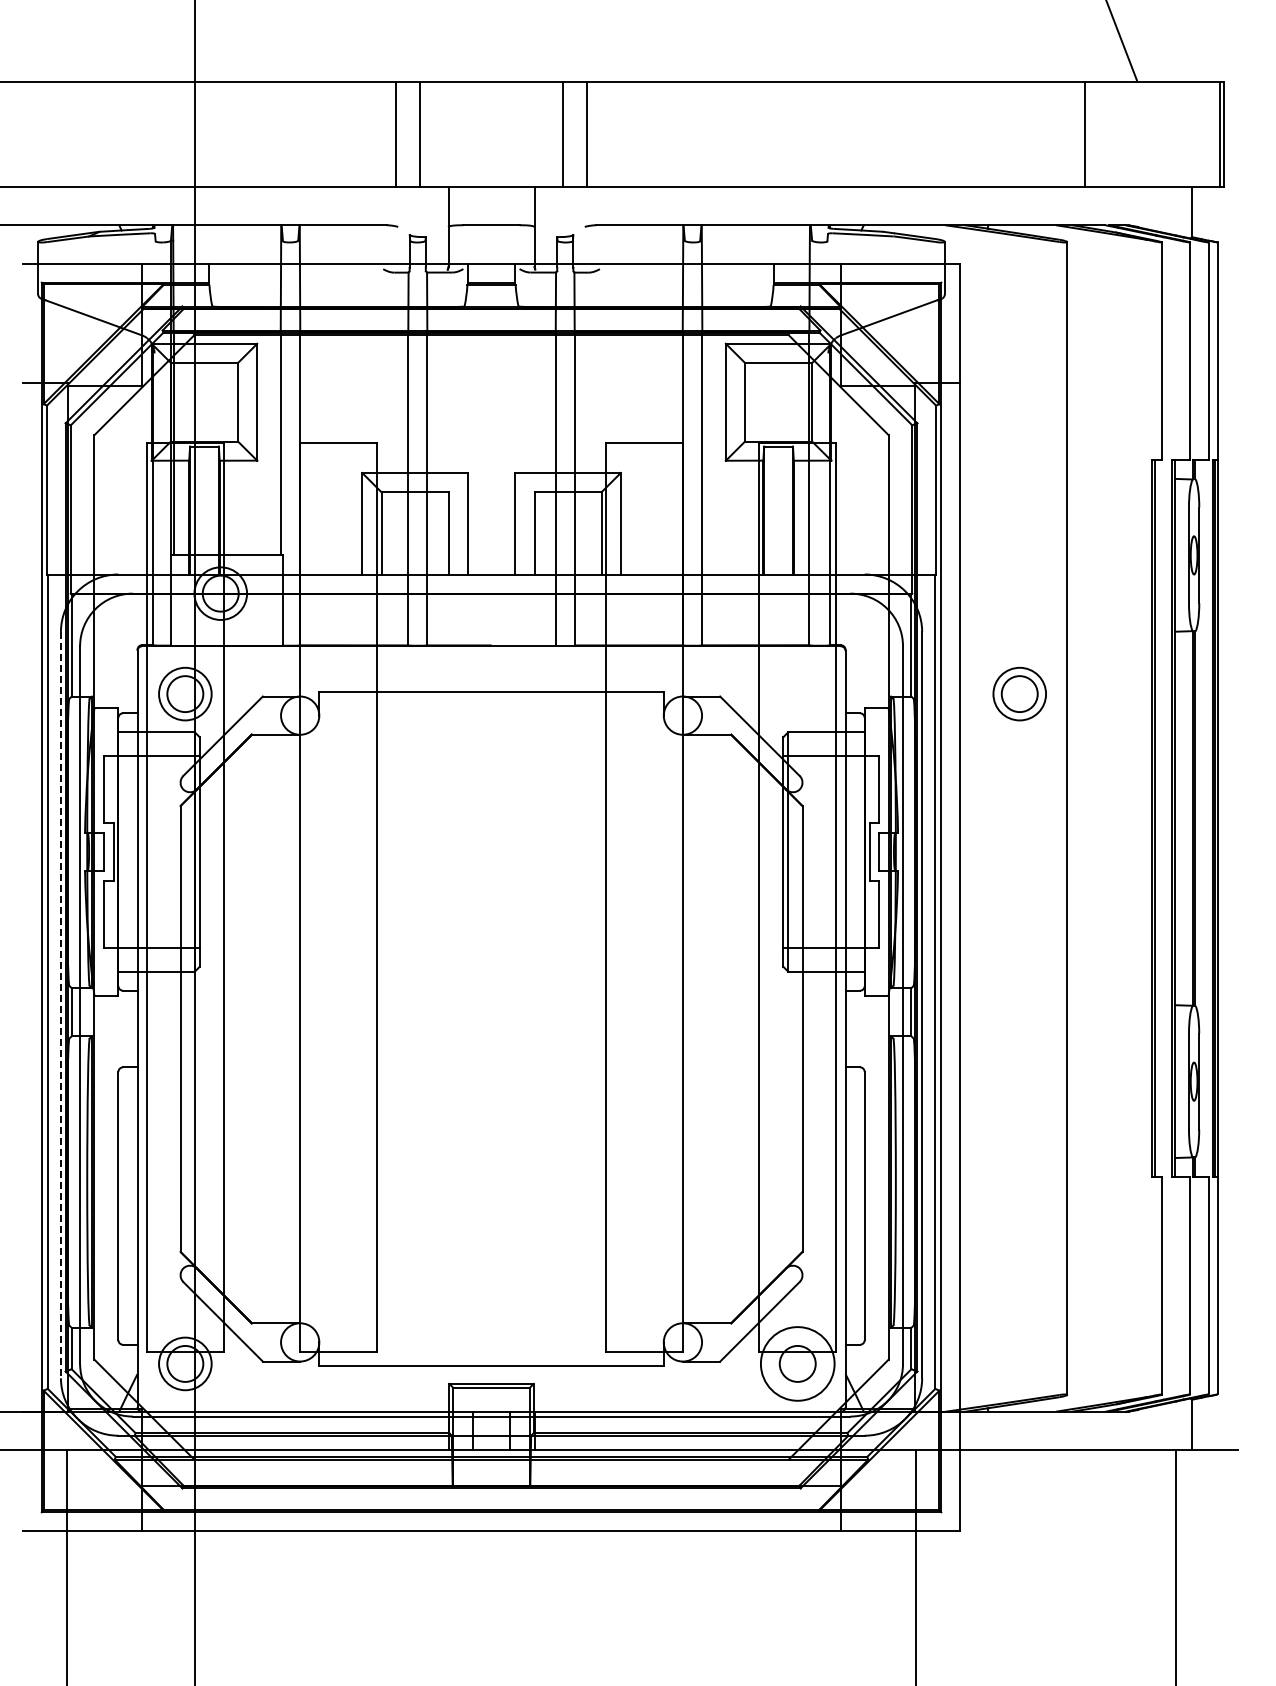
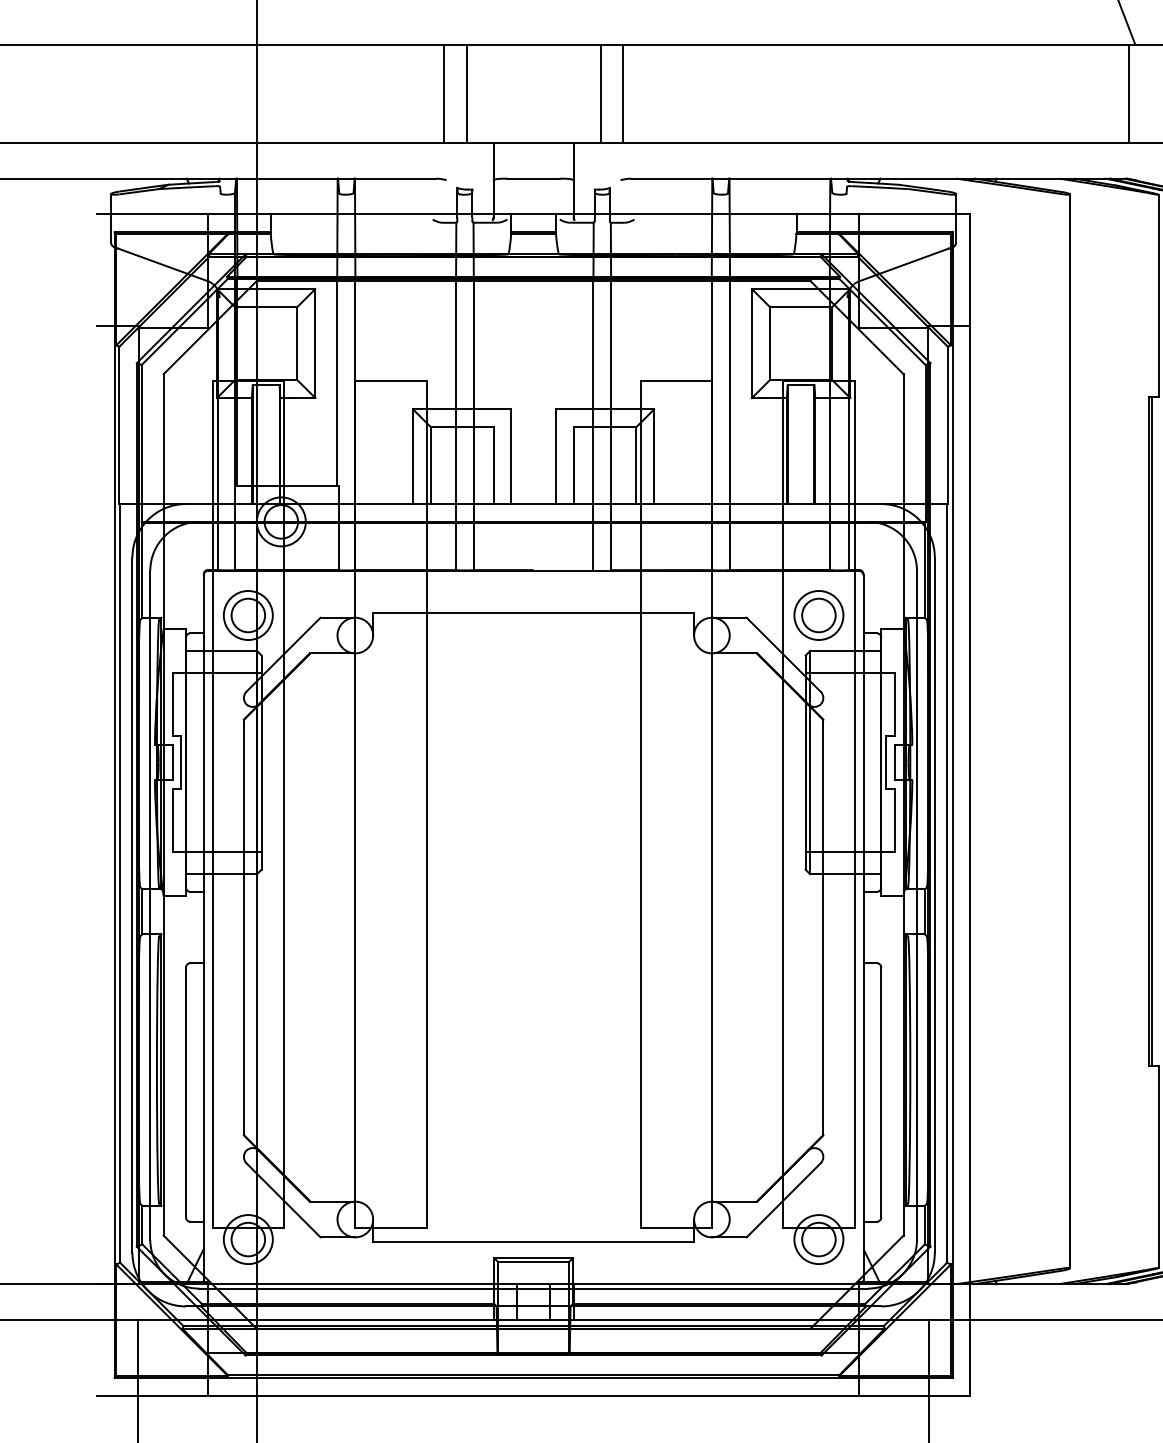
line: (1085, 133) -> (1128, 93), moved
part: (1019, 693) -> (818, 614), moved
line: (60, 1005) -> (132, 905), dashed -> solid
circle: (797, 1363) -> (818, 1239), size x0.71

